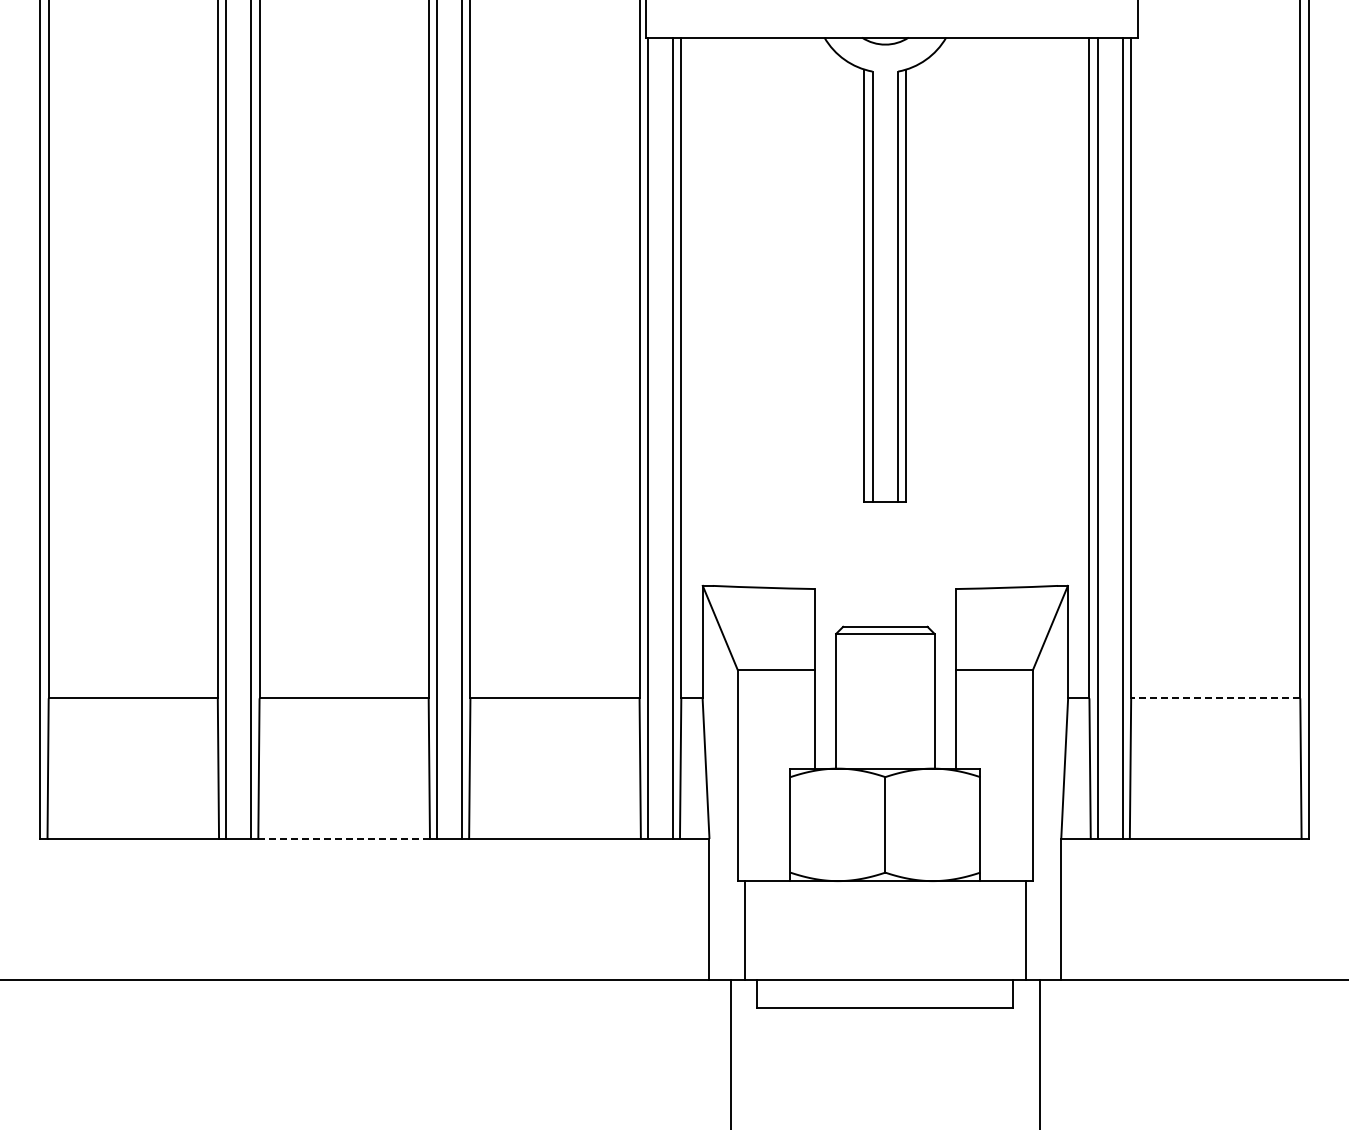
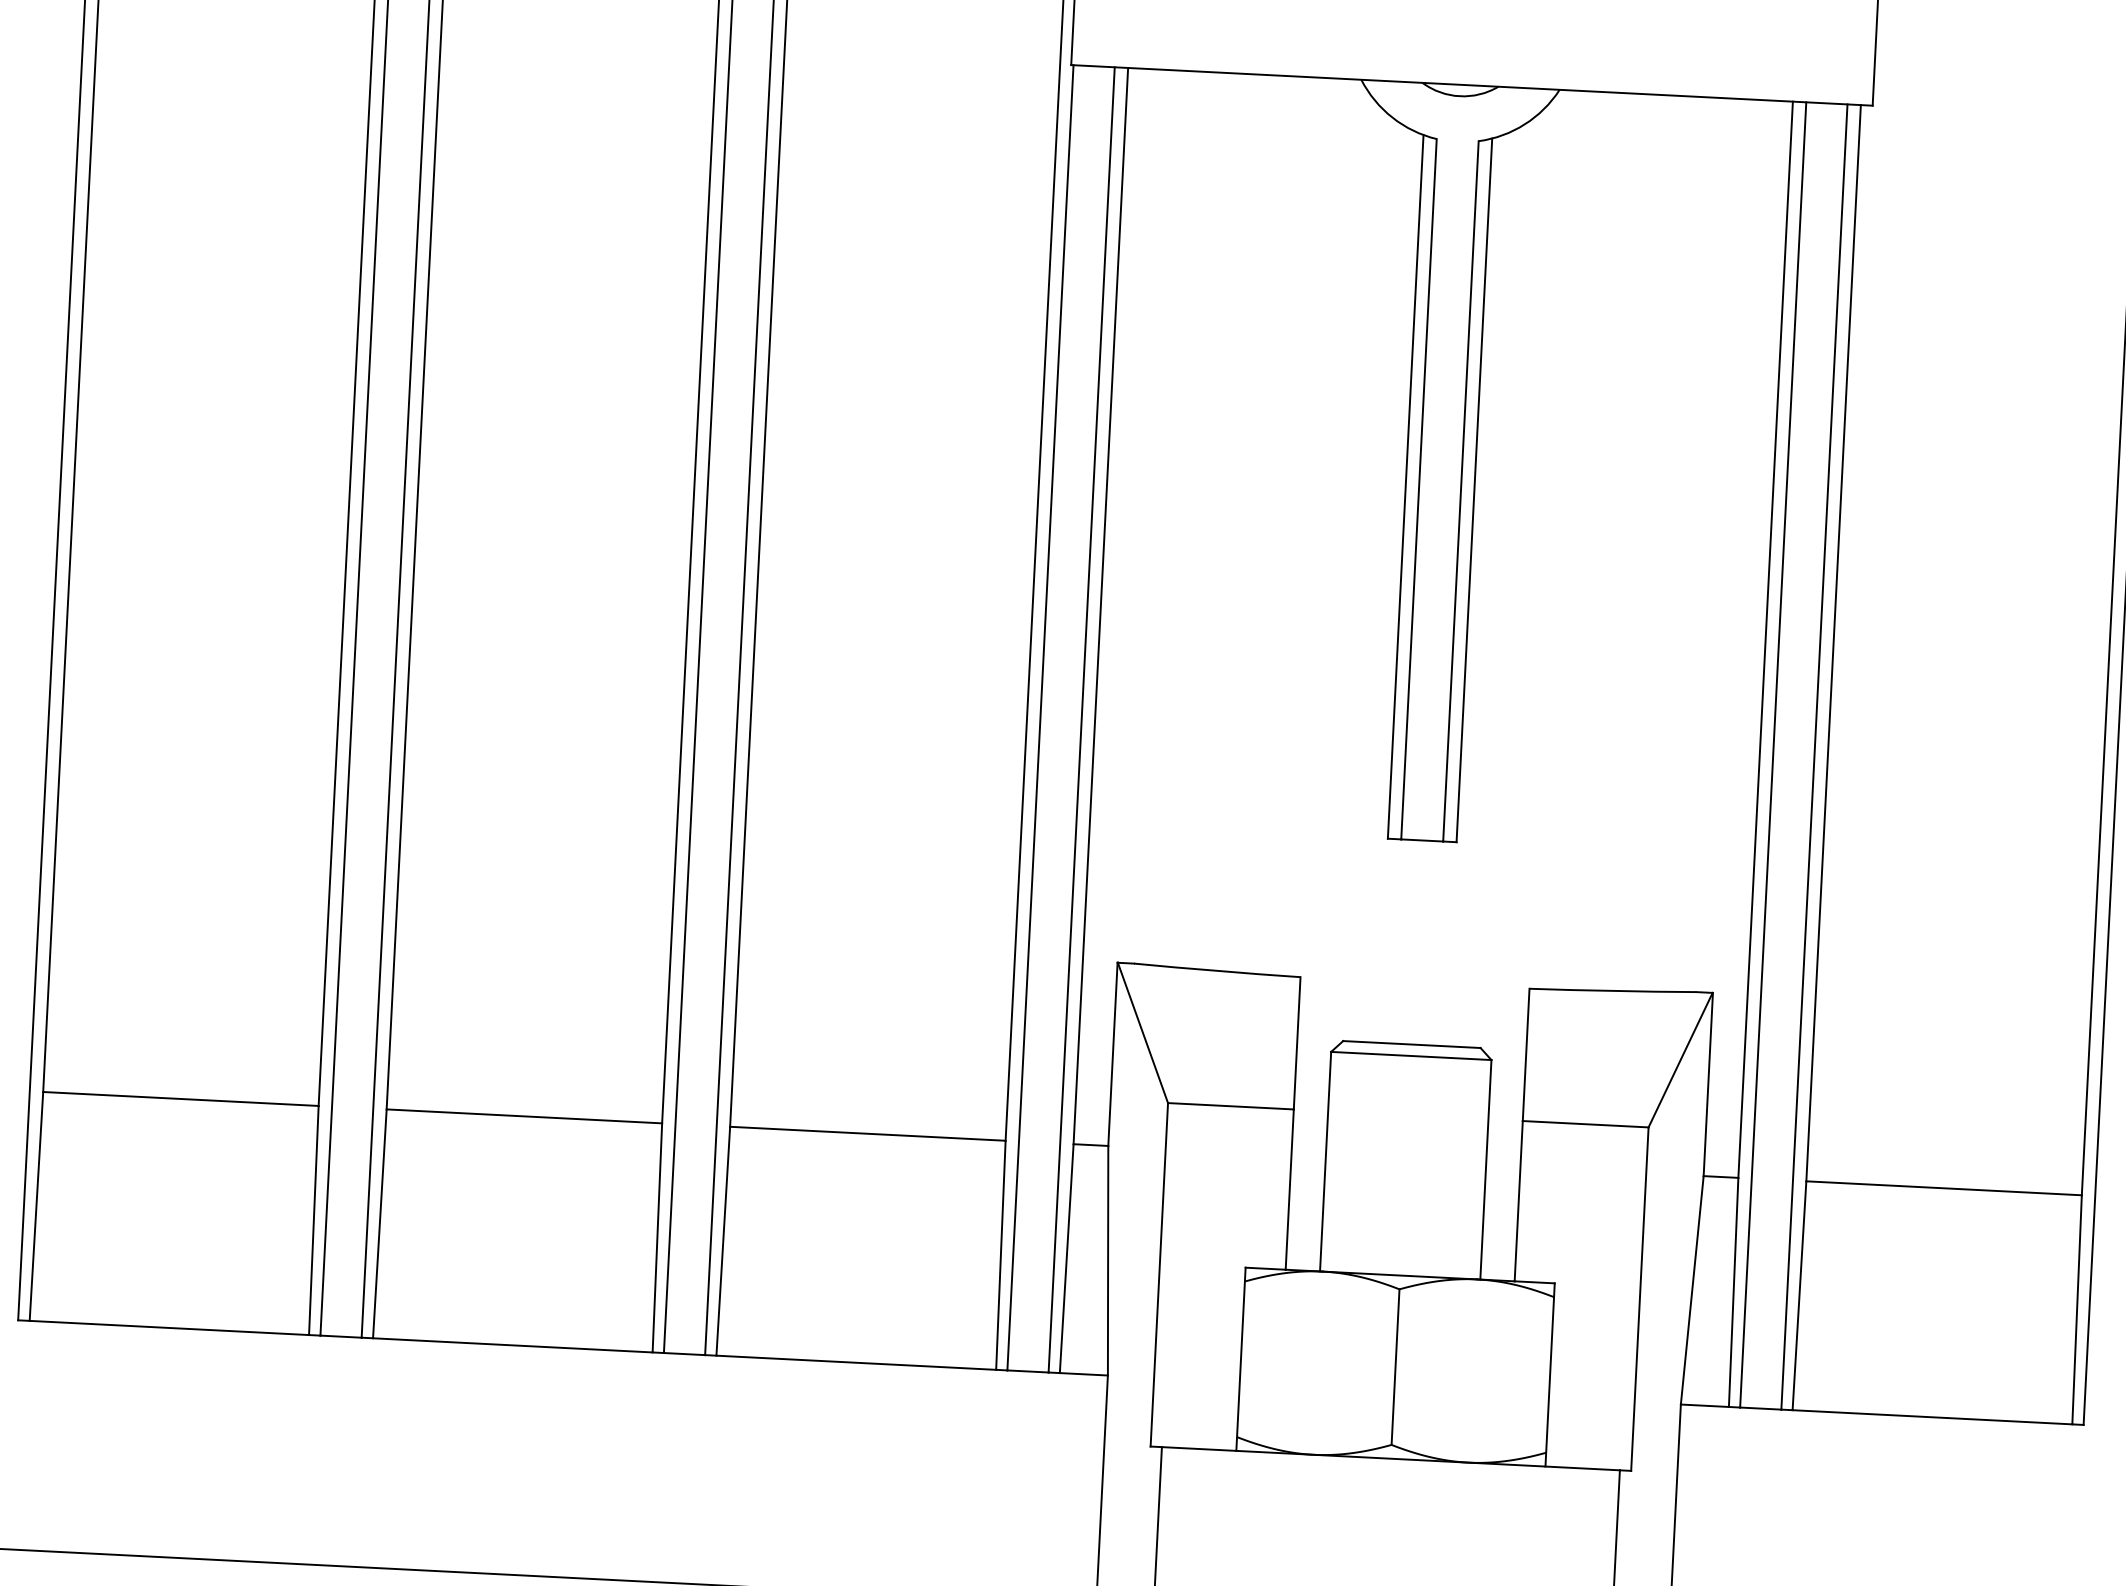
line: (1215, 698) -> (1943, 1188), dashed -> solid
line: (344, 838) -> (513, 1344), dashed -> solid

